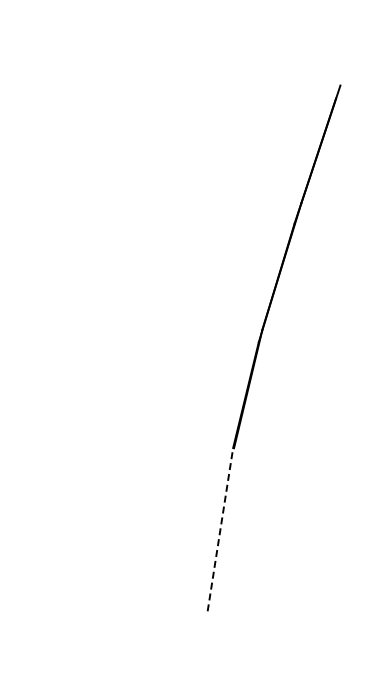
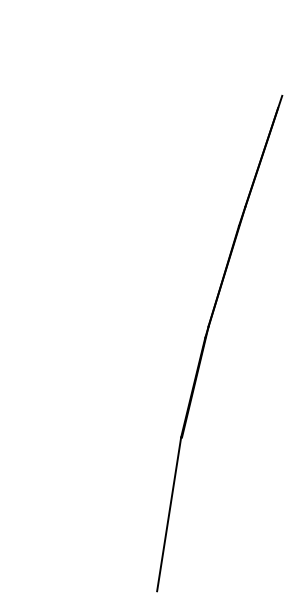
line: (220, 529) -> (169, 514), dashed -> solid

